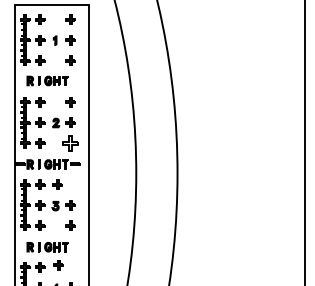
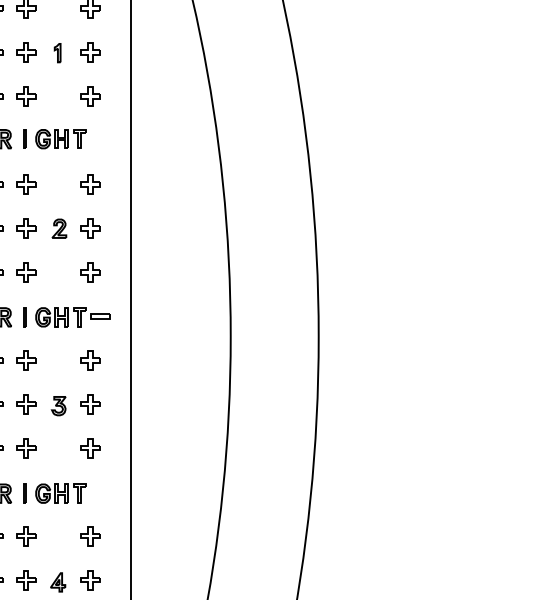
part: (70, 143) -> (90, 272), size x0.62
part: (57, 184) -> (90, 359), moved
part: (58, 265) -> (90, 536), moved

